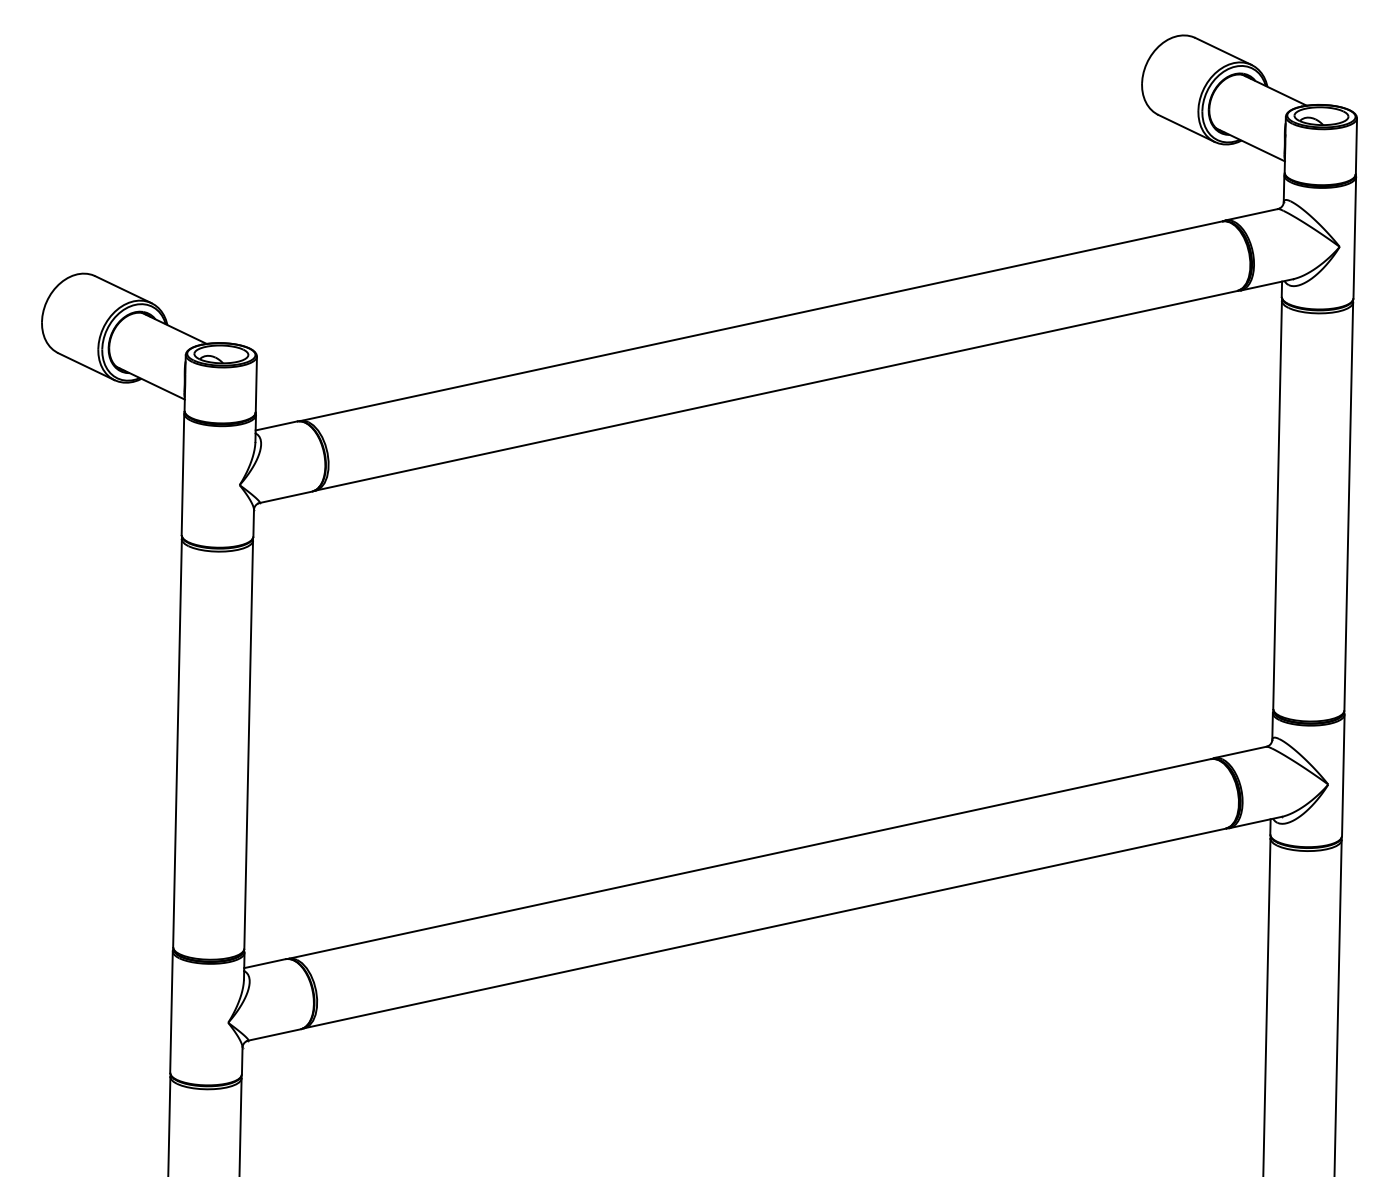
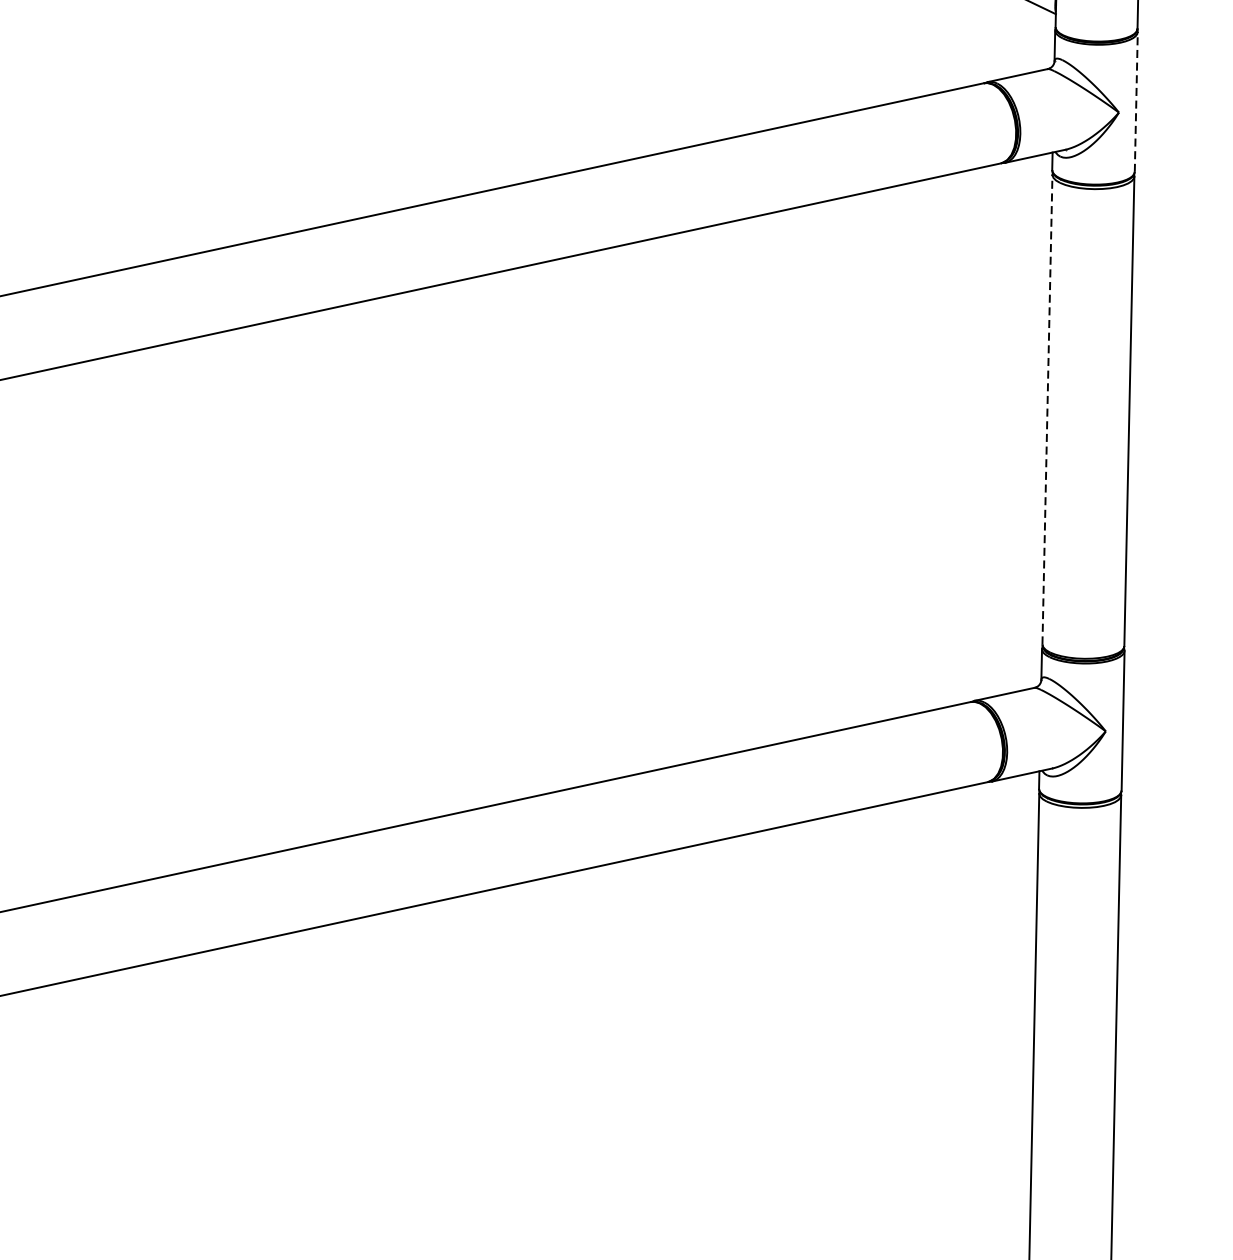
line: (1354, 237) -> (1135, 101), solid -> dashed
line: (1277, 504) -> (1047, 409), solid -> dashed

